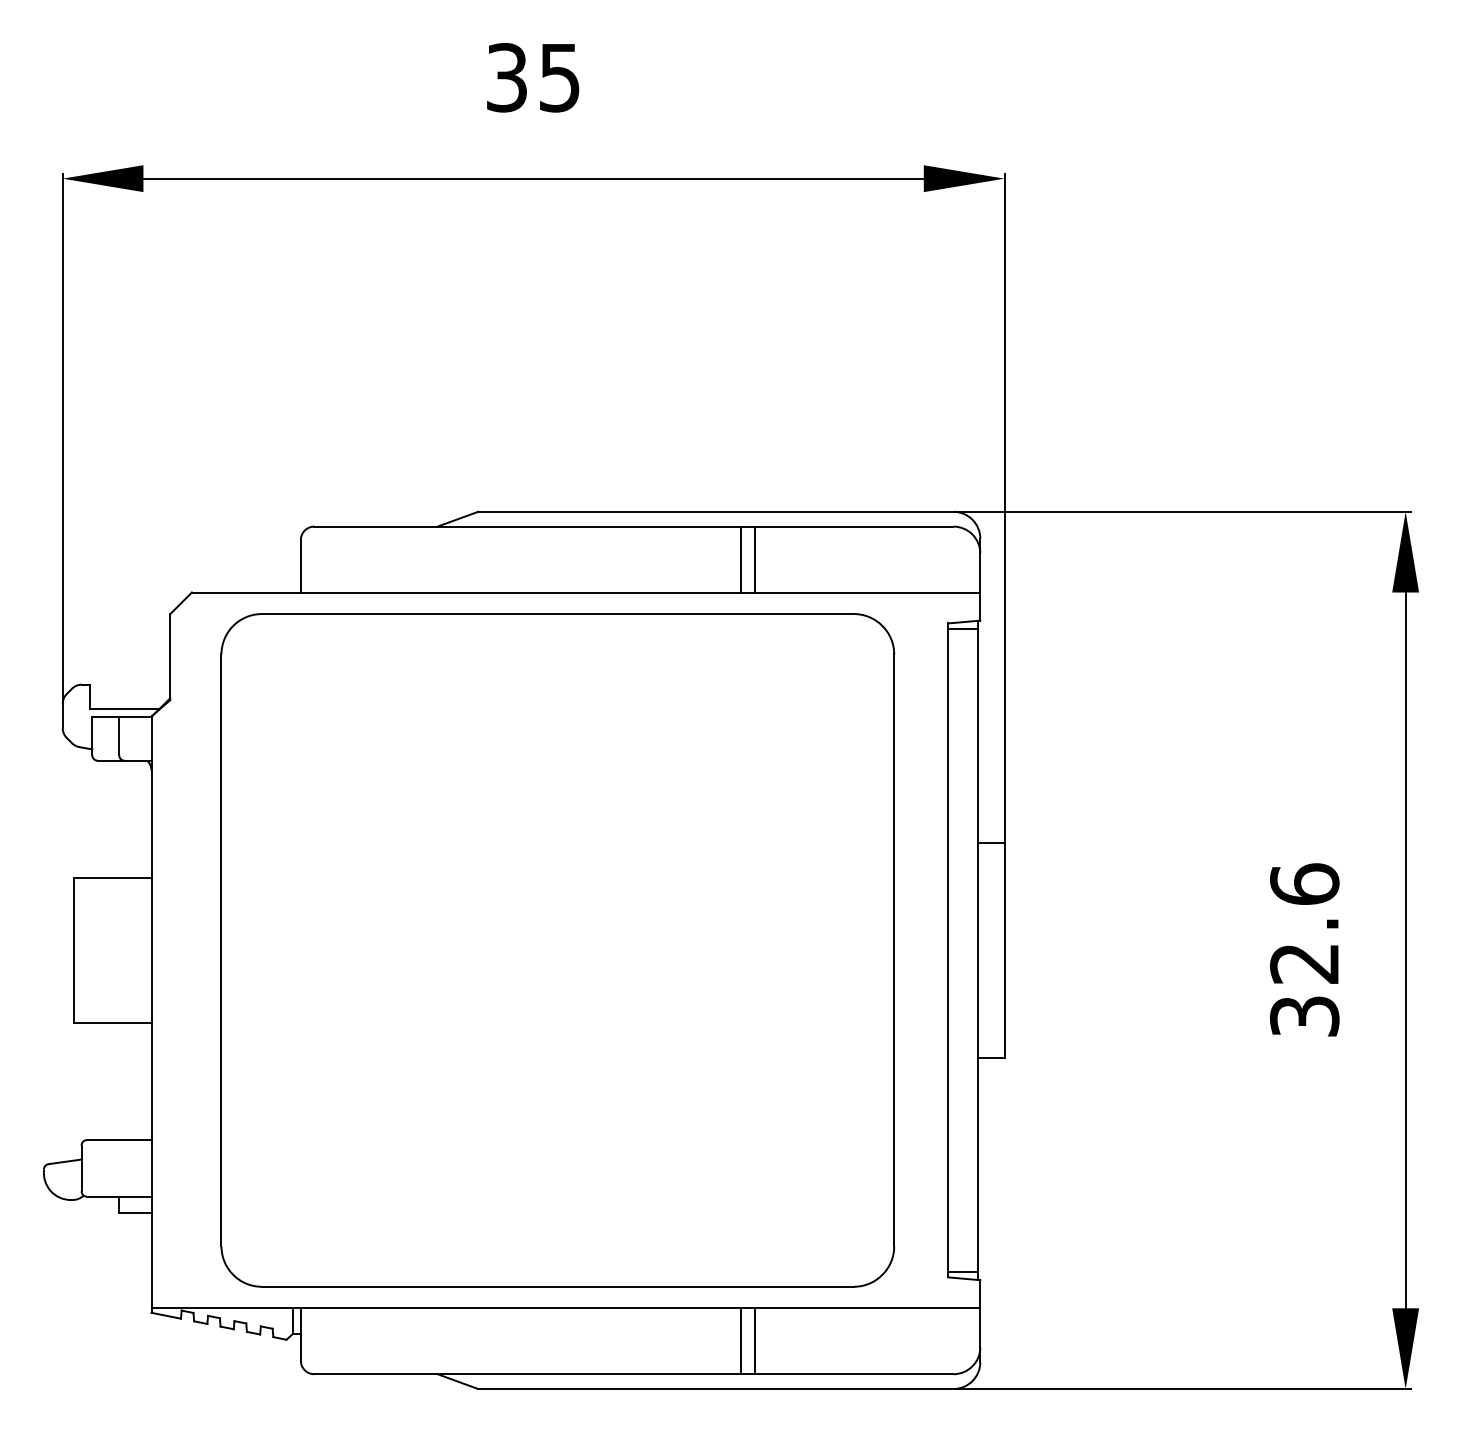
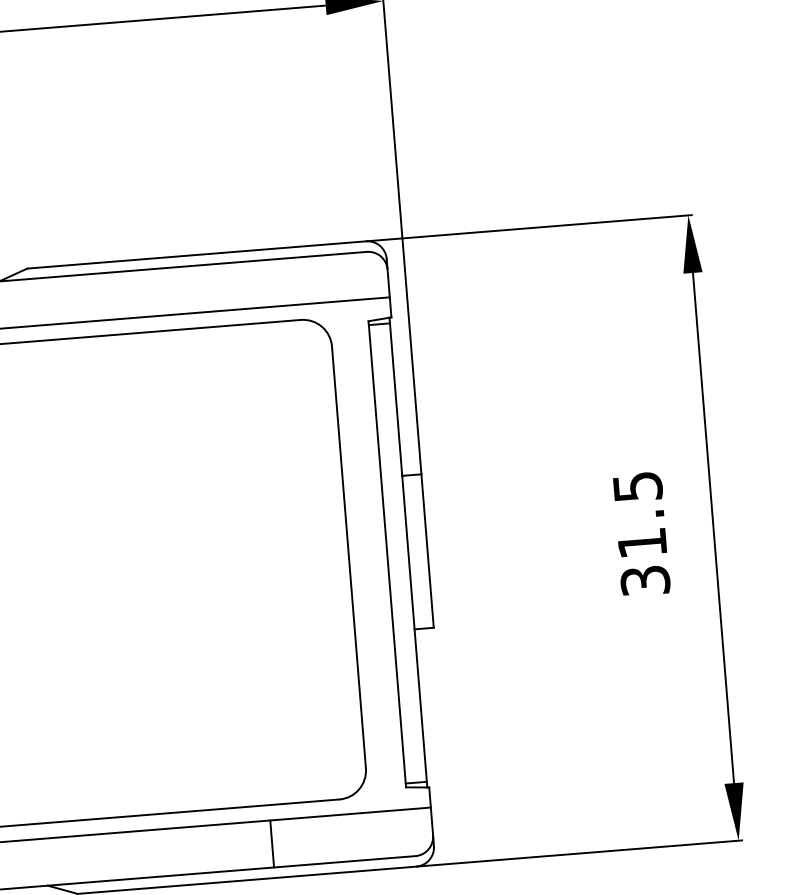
line: (740, 559) -> (216, 287), removed
line: (755, 559) -> (227, 286), removed
text: (1304, 923) -> (639, 514), 32.6 -> 31.5
line: (740, 1341) -> (261, 844), removed

